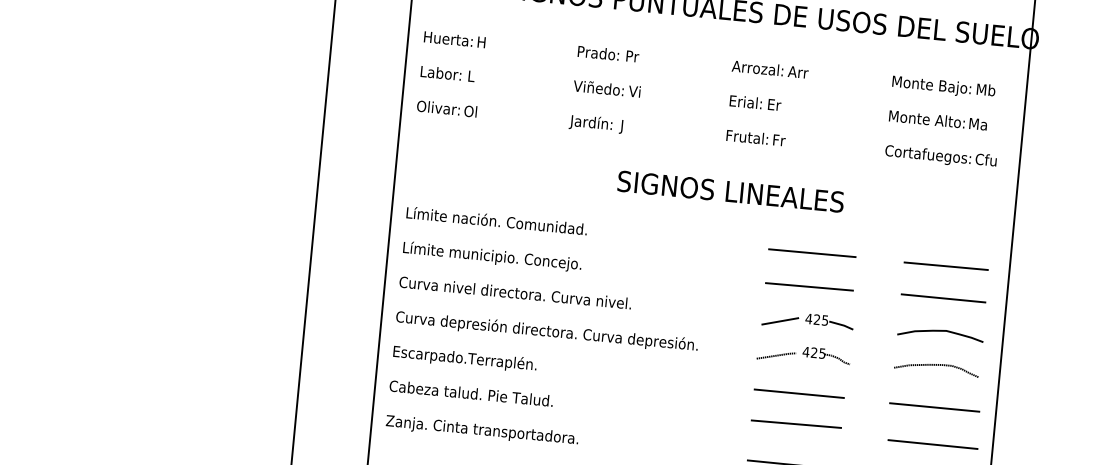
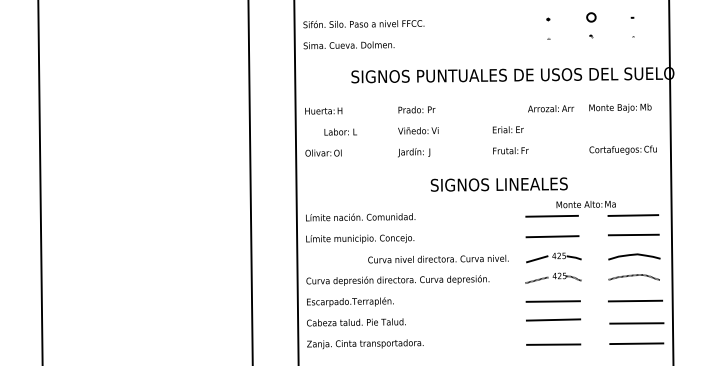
text: (770, 69) -> (551, 108), moved
text: (447, 73) -> (340, 131), moved
text: (937, 120) -> (585, 204), moved
text: (515, 291) -> (438, 258), moved

